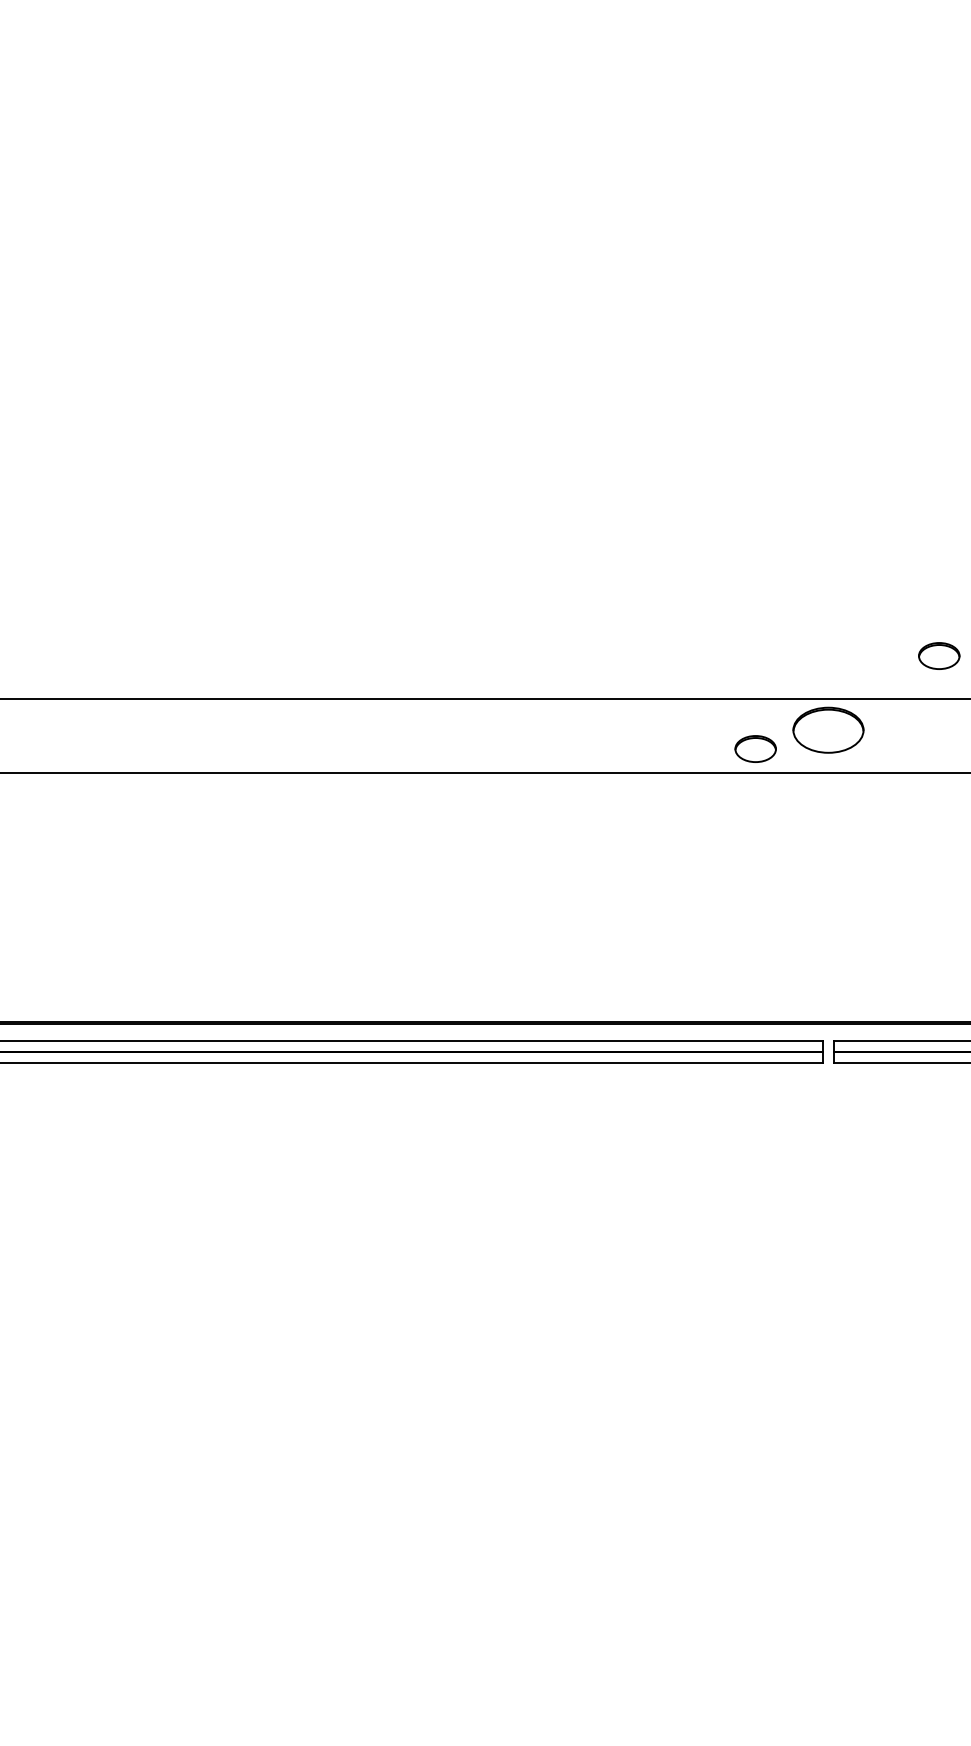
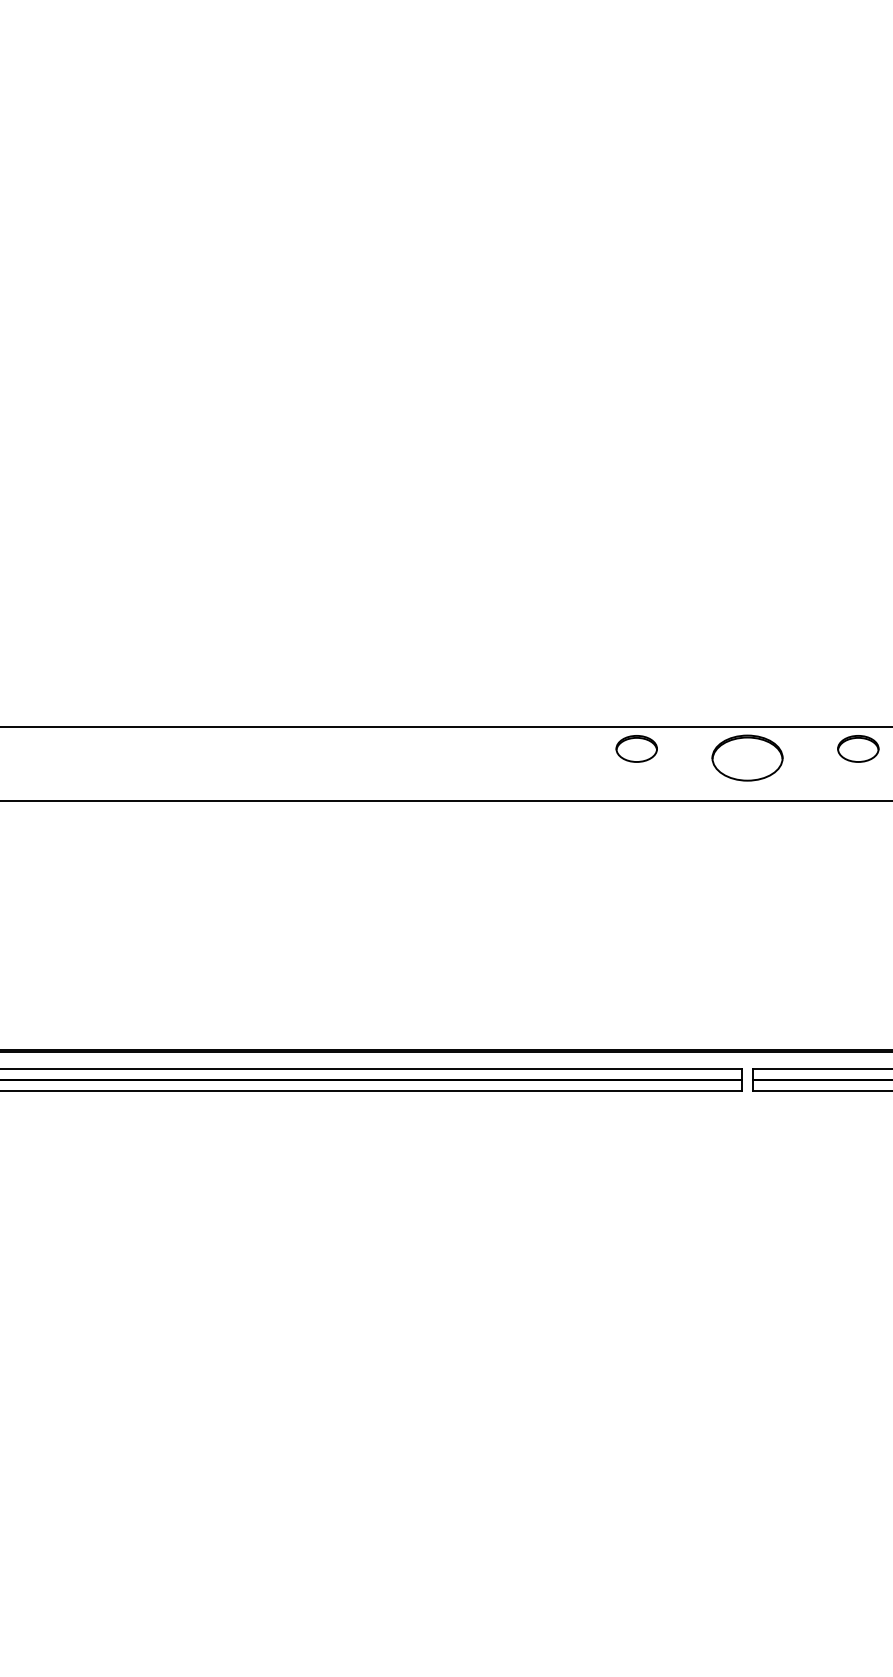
part: (939, 655) -> (858, 748), moved
part: (755, 748) -> (636, 748), moved

